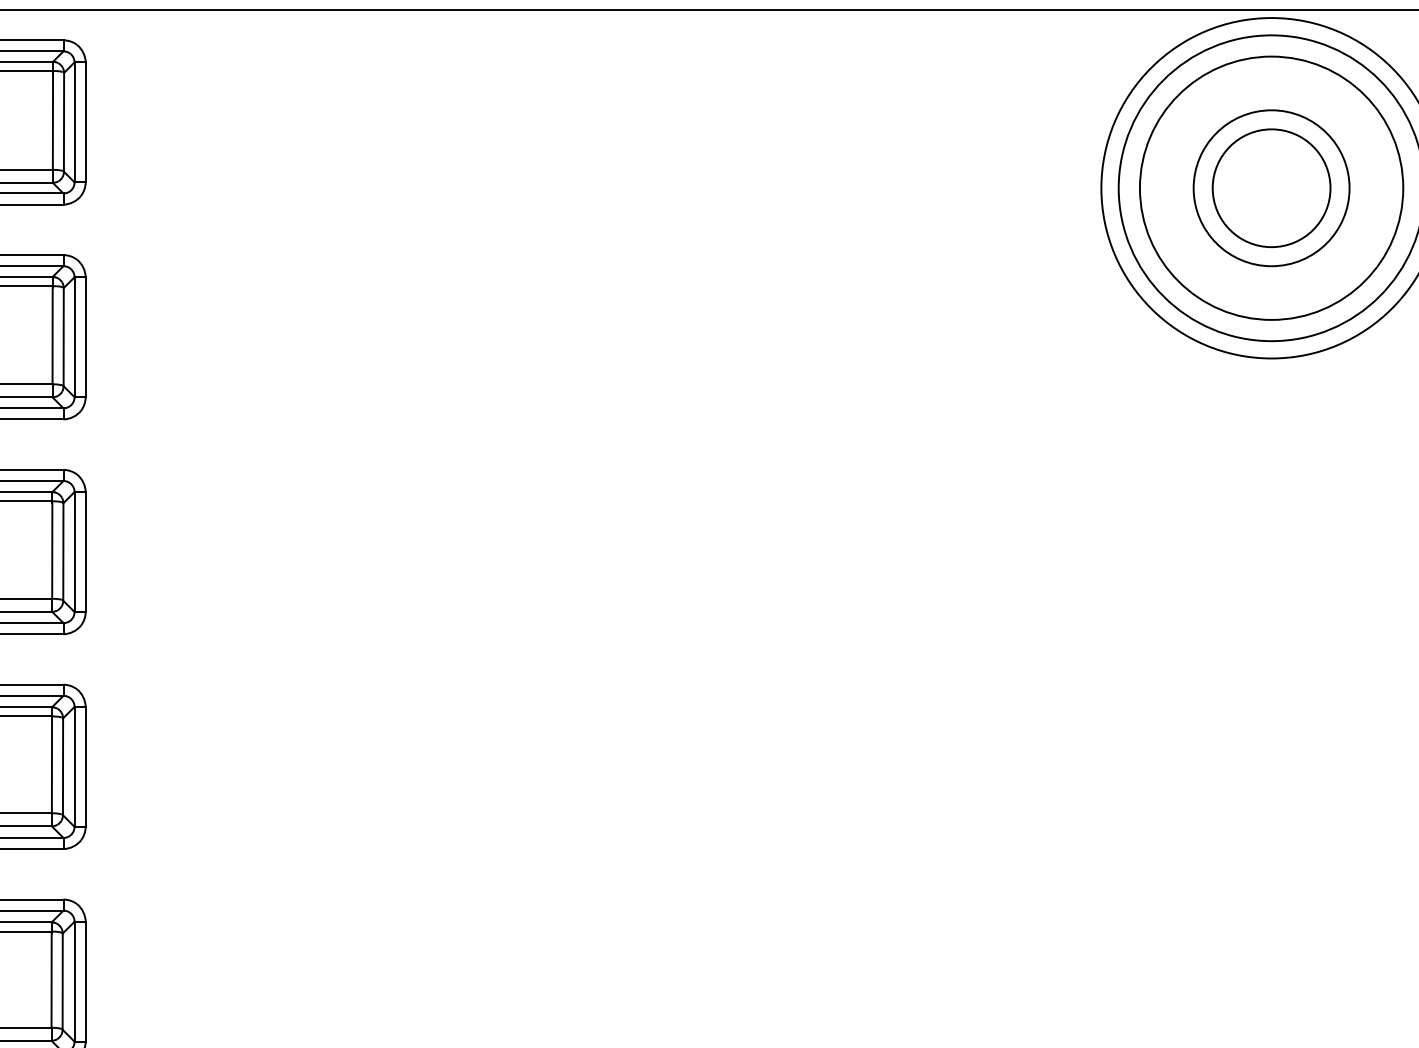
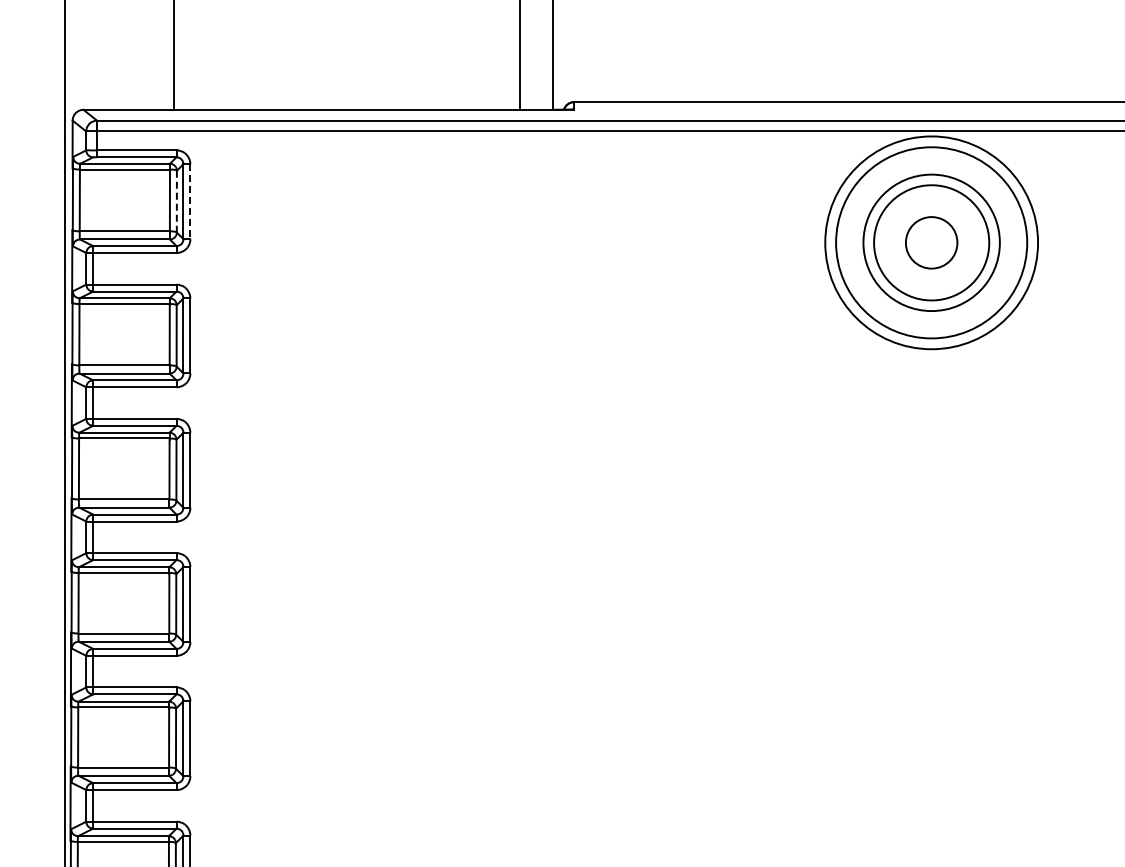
line: (63, 122) -> (176, 201), solid -> dashed
line: (85, 123) -> (190, 202), solid -> dashed
circle: (1271, 187) -> (931, 242), size x0.7
circle: (1271, 187) -> (931, 242), size x0.7
circle: (1271, 187) -> (931, 242), size x1.4

